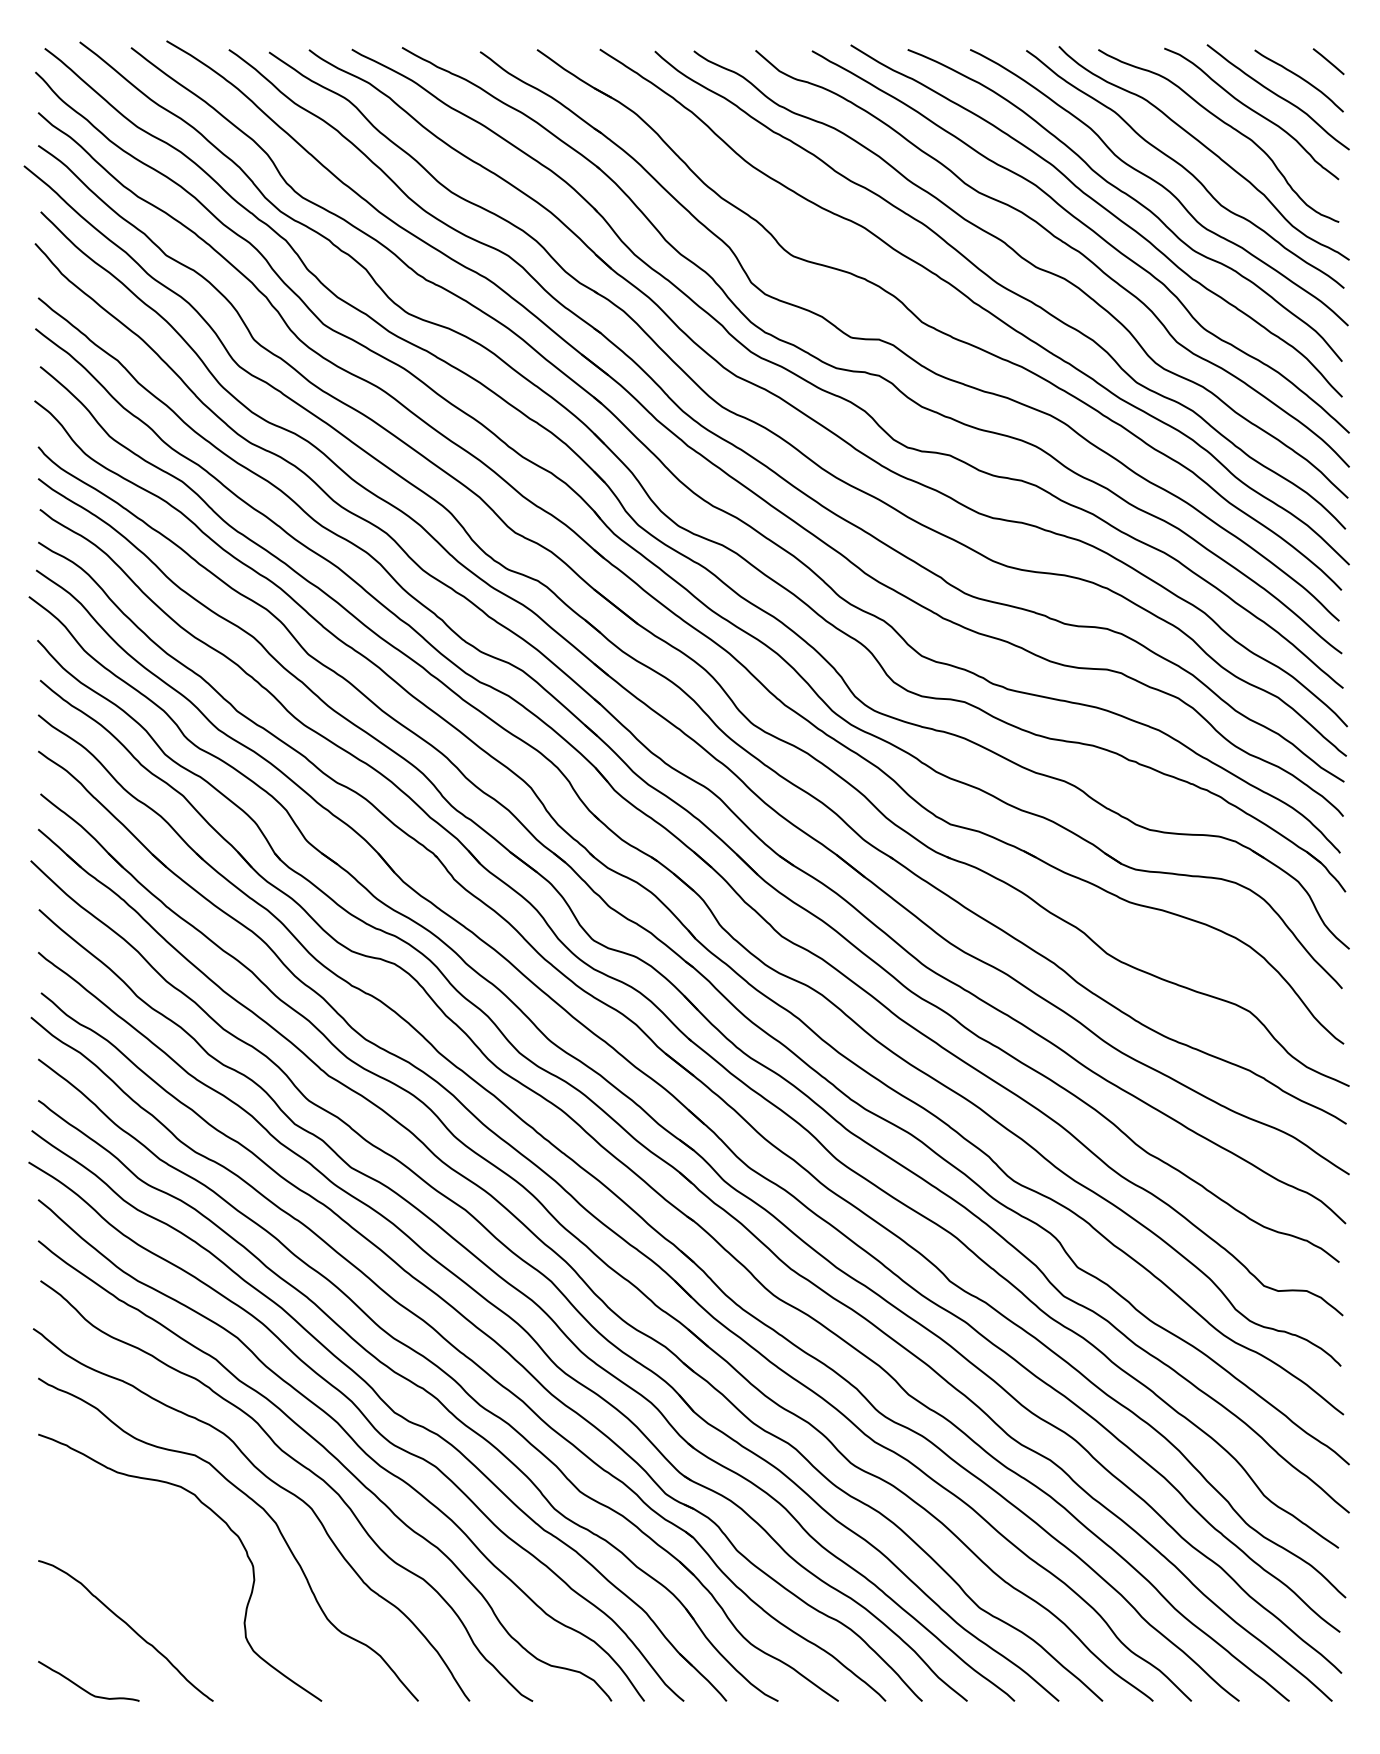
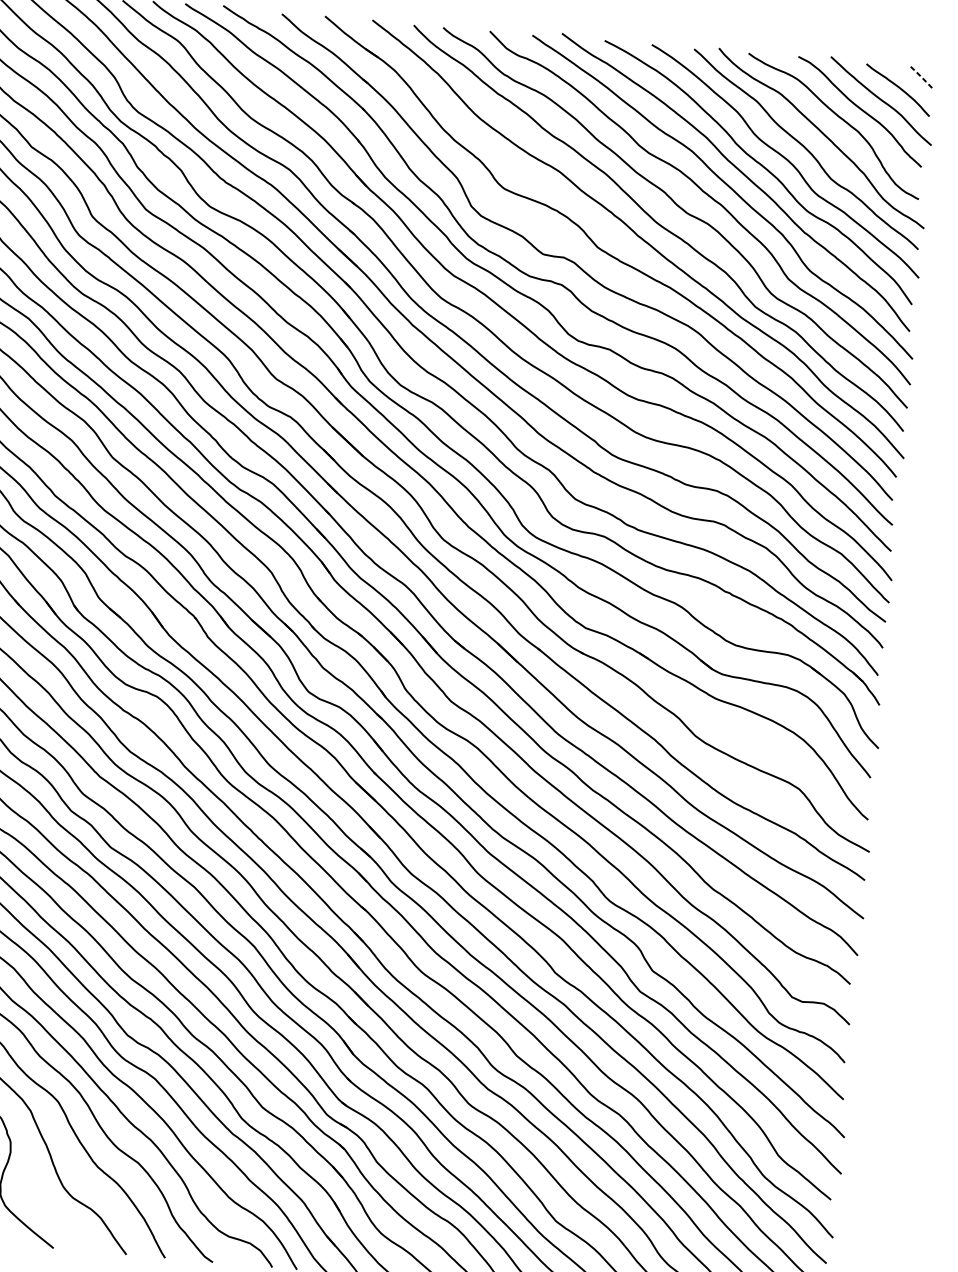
line: (1328, 61) -> (921, 77), solid -> dashed

